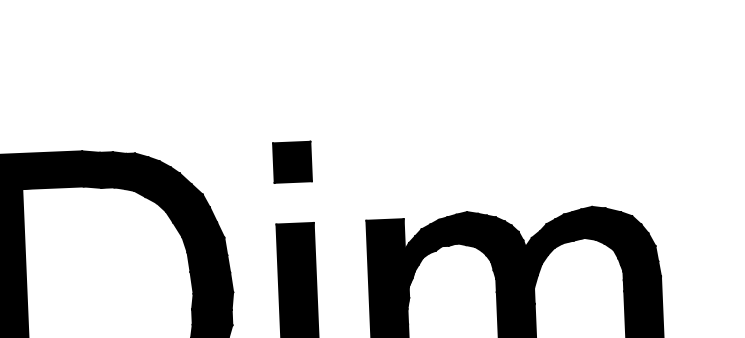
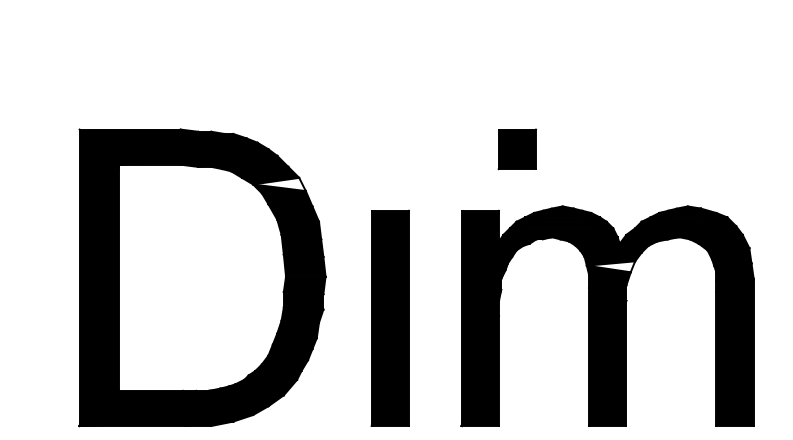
part: (292, 162) -> (517, 149), moved
fill: (183, 202) -> (279, 184), removed
fill: (517, 270) -> (610, 266), removed

